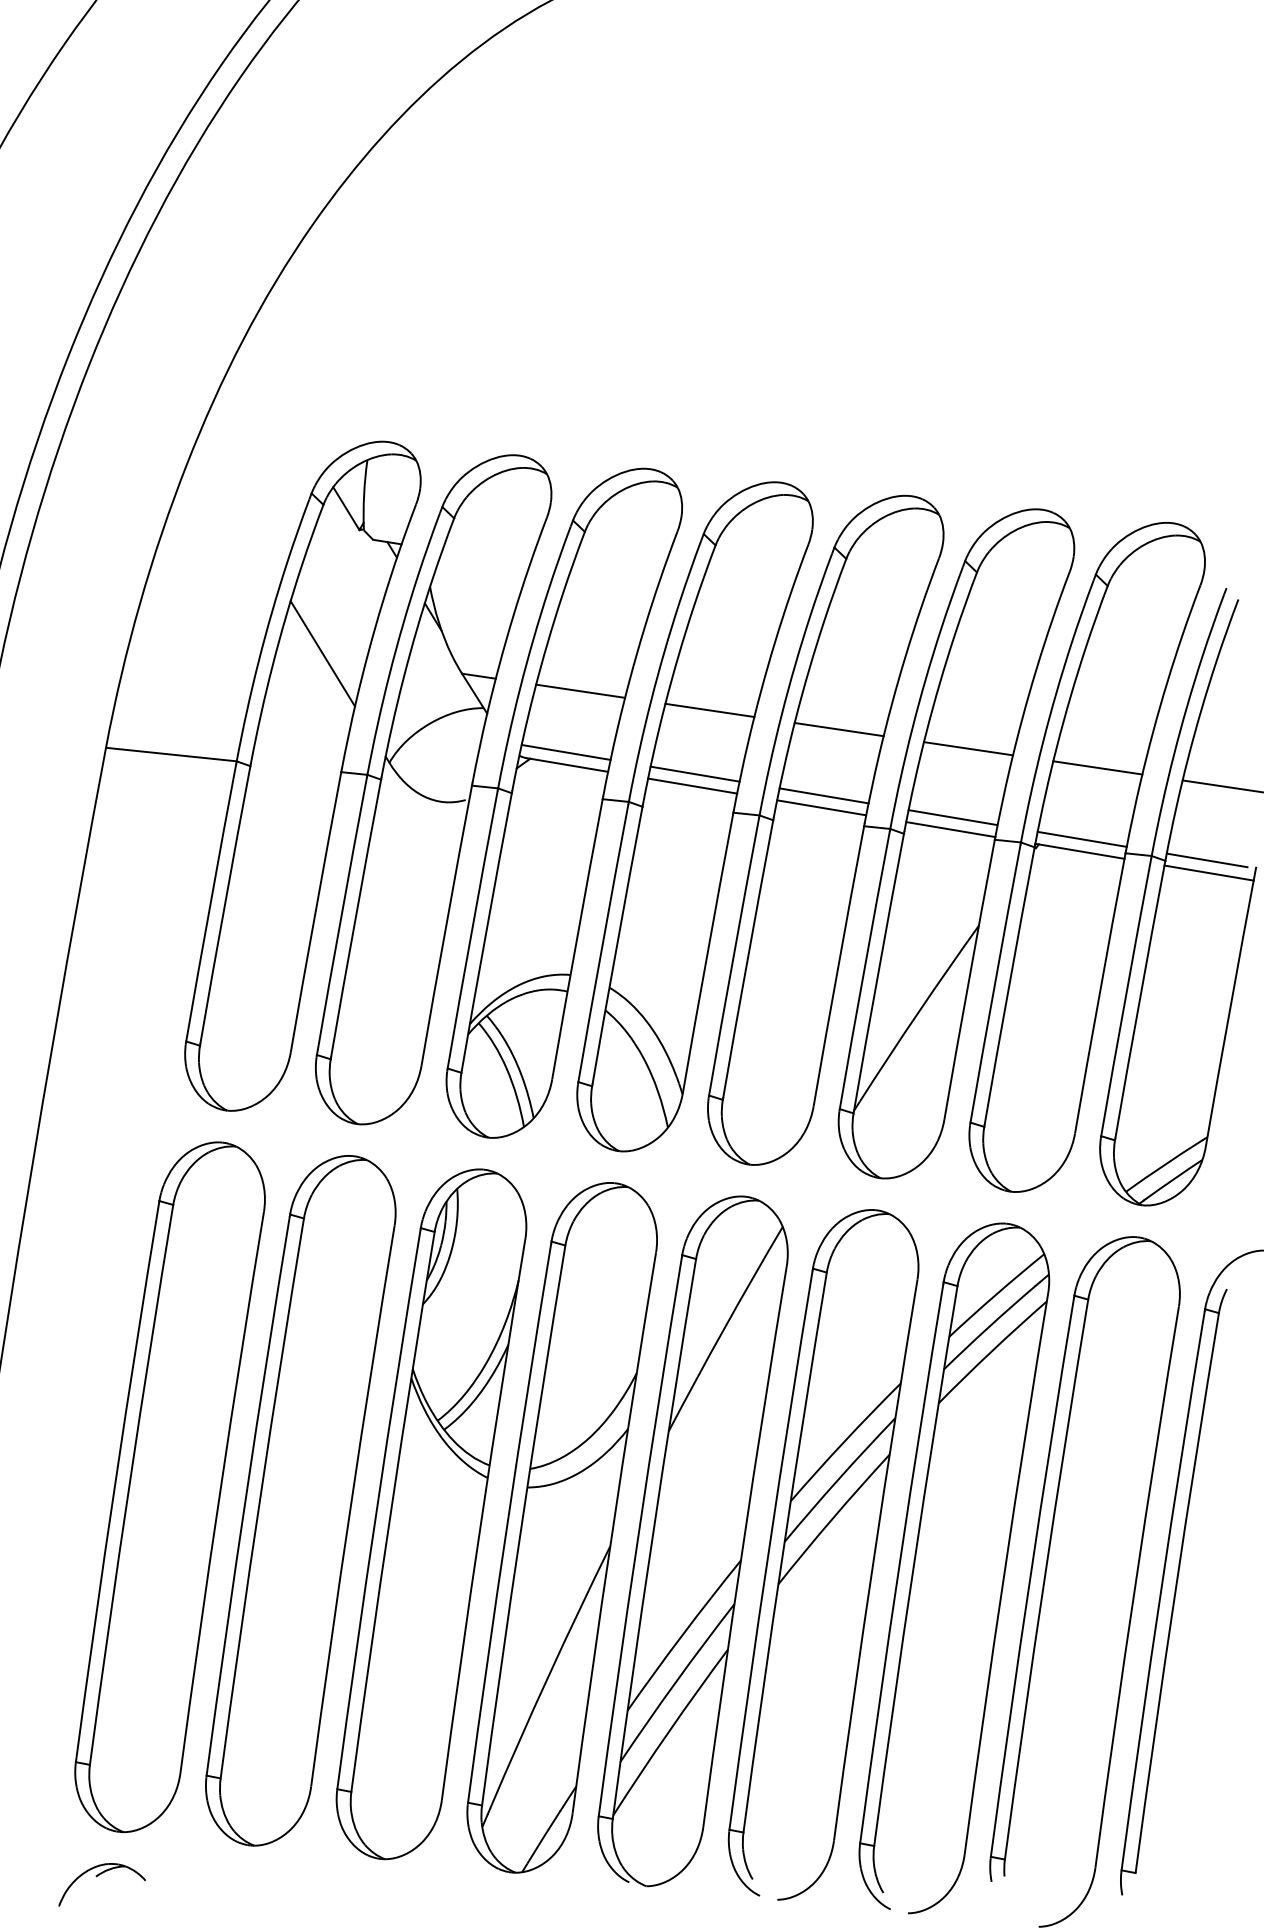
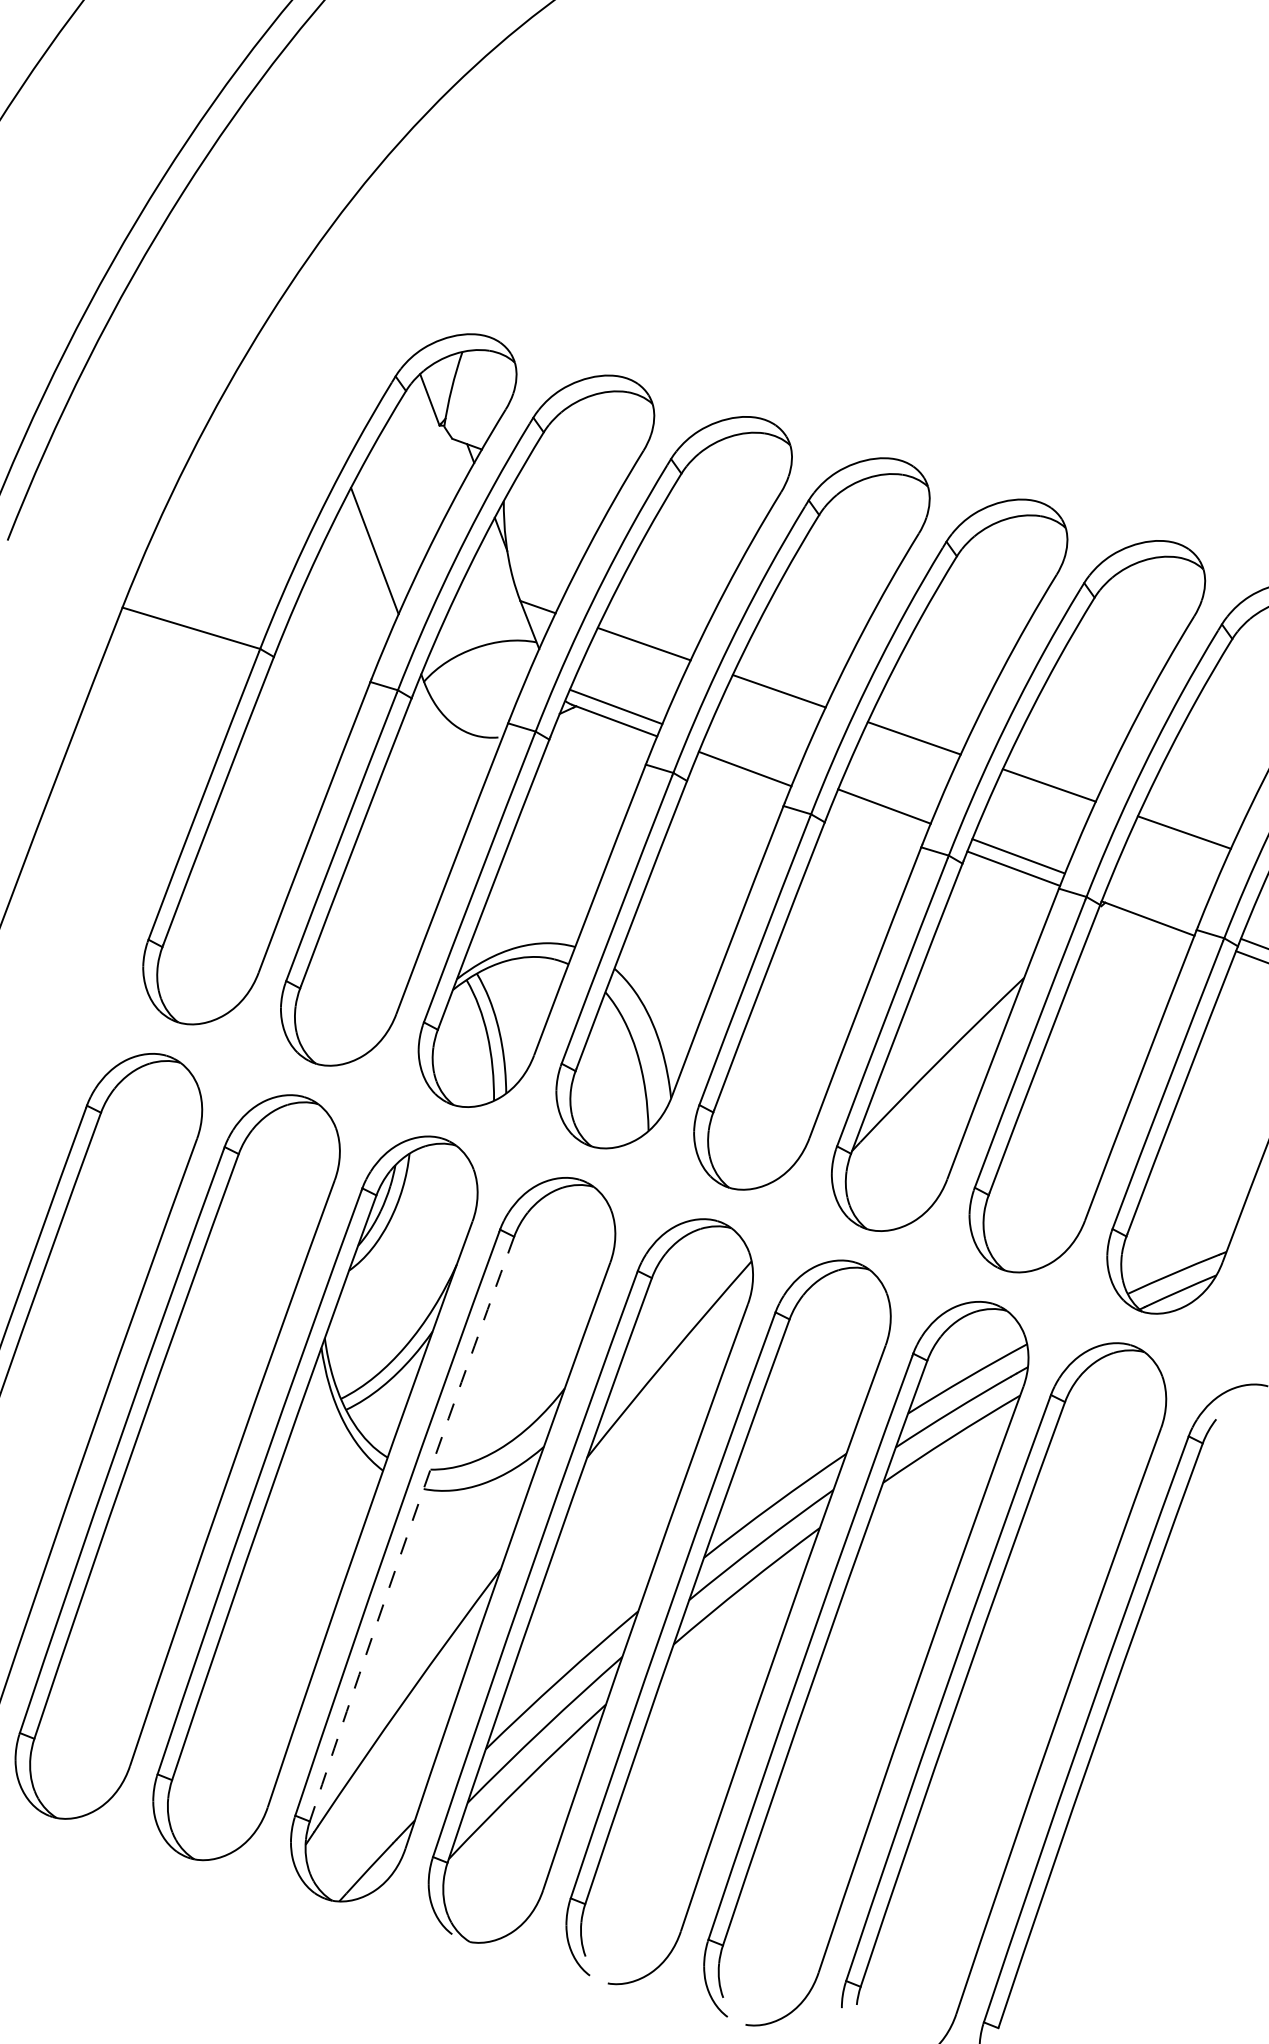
line: (694, 773) -> (749, 755), removed
line: (821, 807) -> (879, 818), removed
line: (1081, 838) -> (1152, 905), removed
arc: (521, 1525) -> (409, 1528), solid -> dashed

